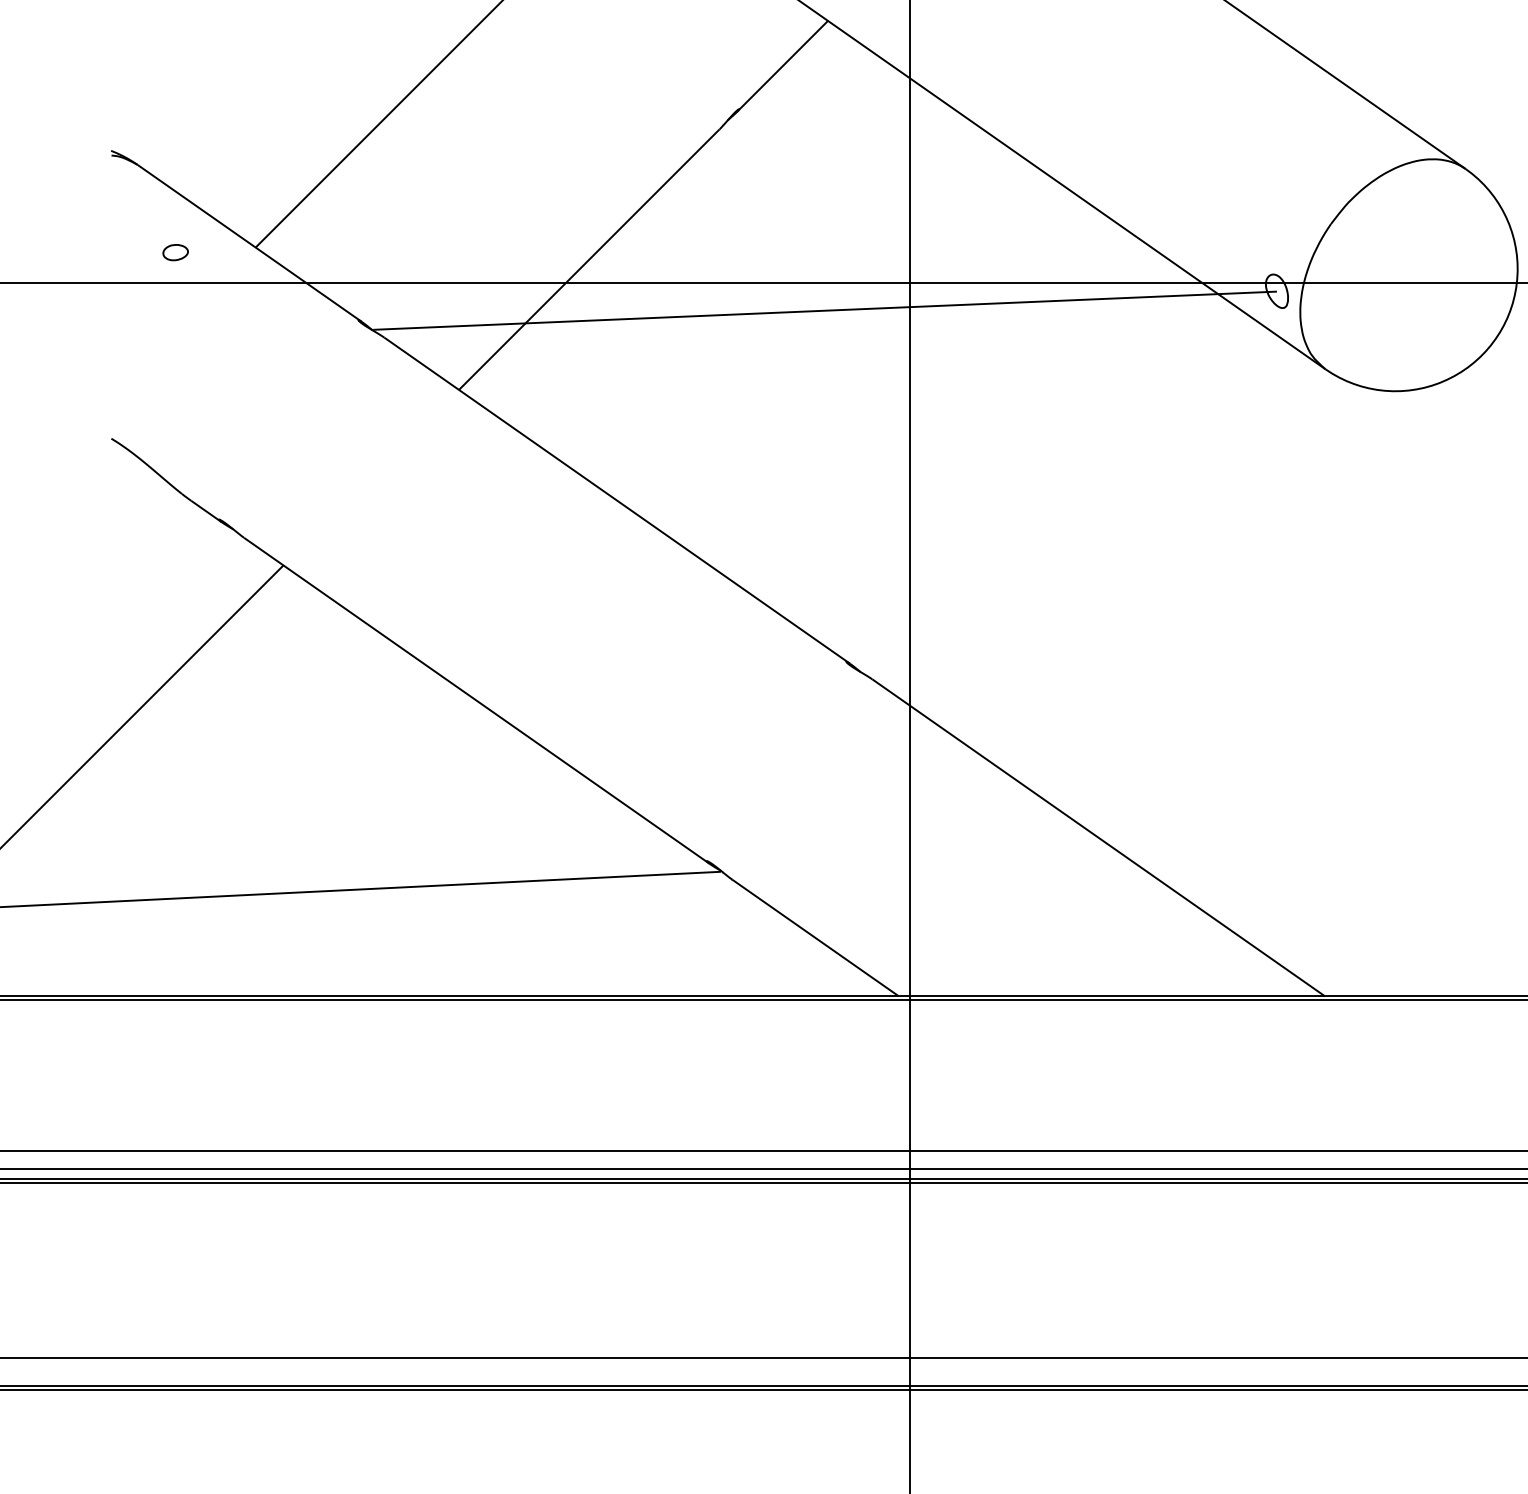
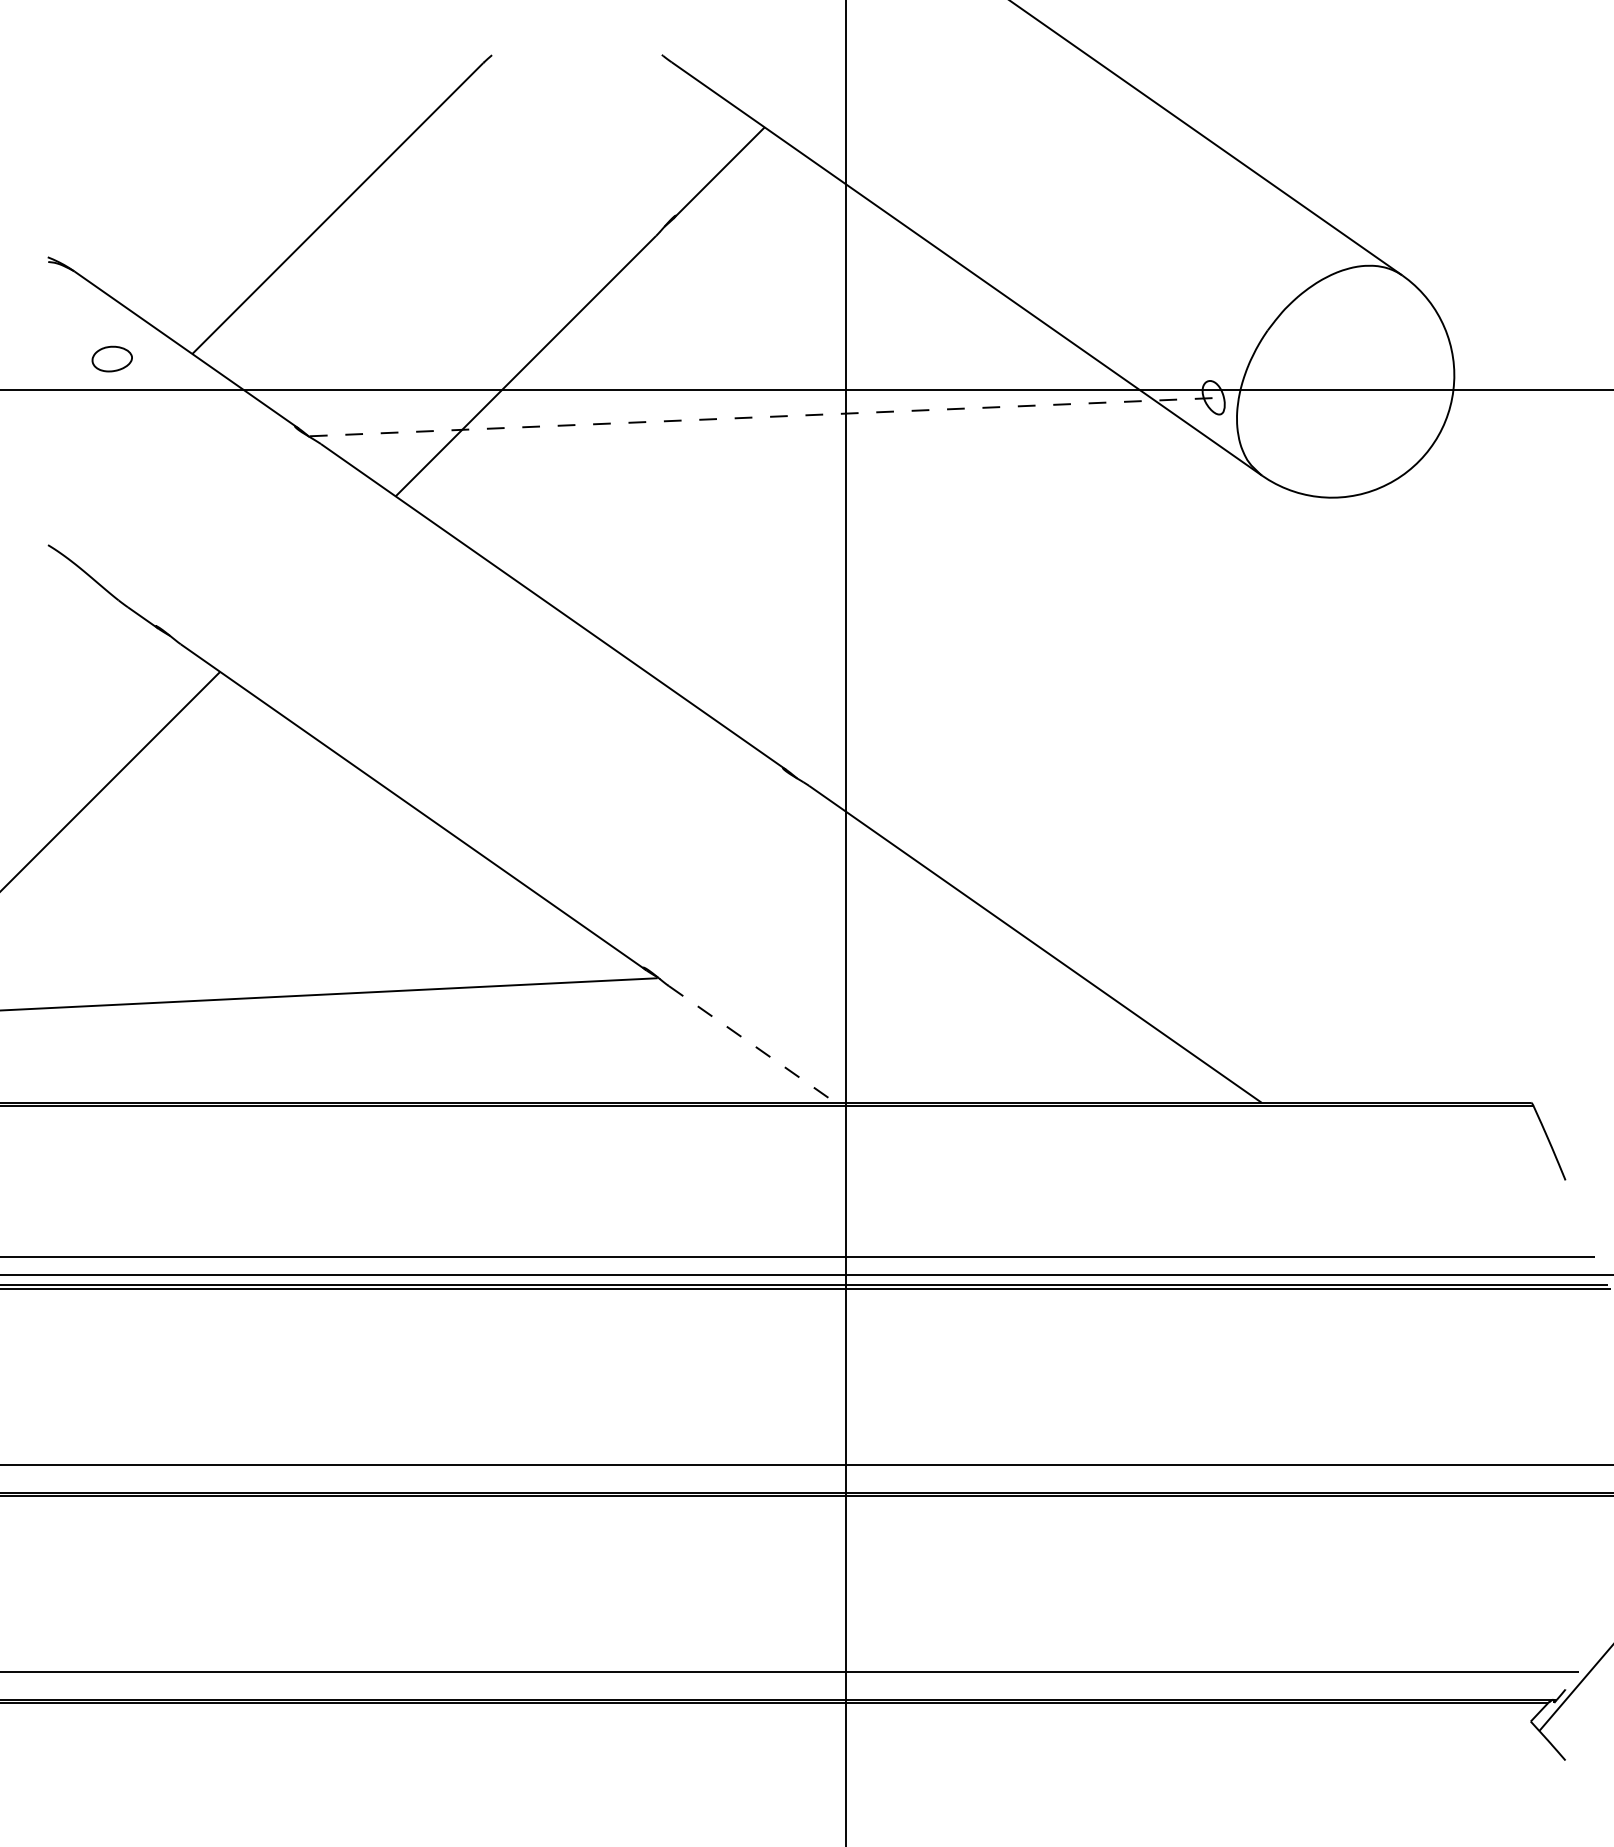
part: (175, 252) -> (112, 358), size x1.6
line: (825, 311) -> (762, 417), solid -> dashed
line: (815, 938) -> (752, 1044), solid -> dashed

